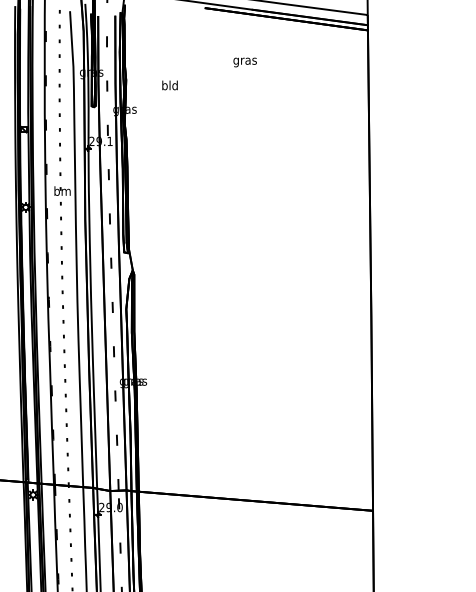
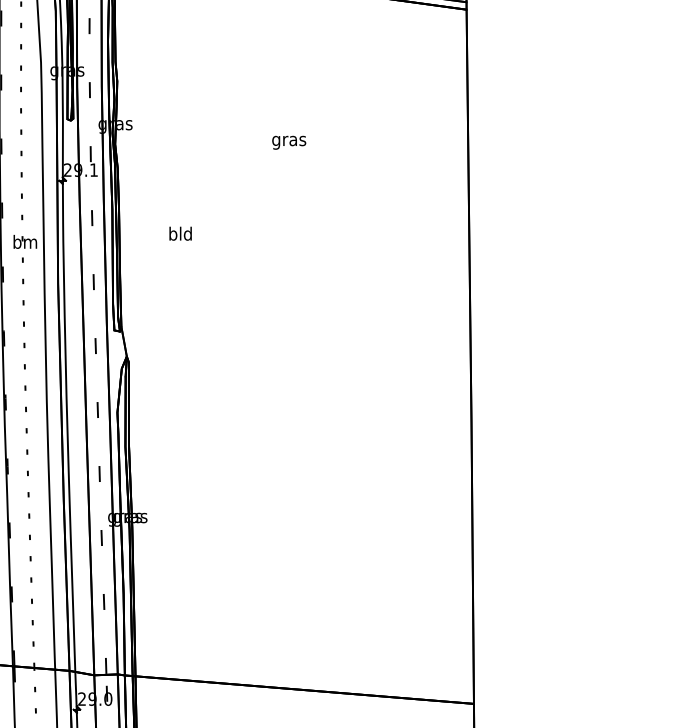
text: (244, 62) -> (288, 142), moved
text: (169, 85) -> (179, 233), moved

